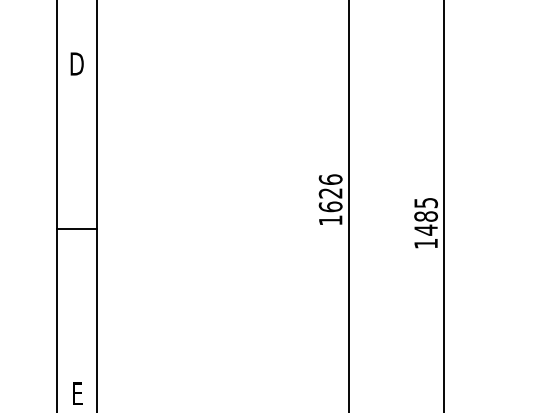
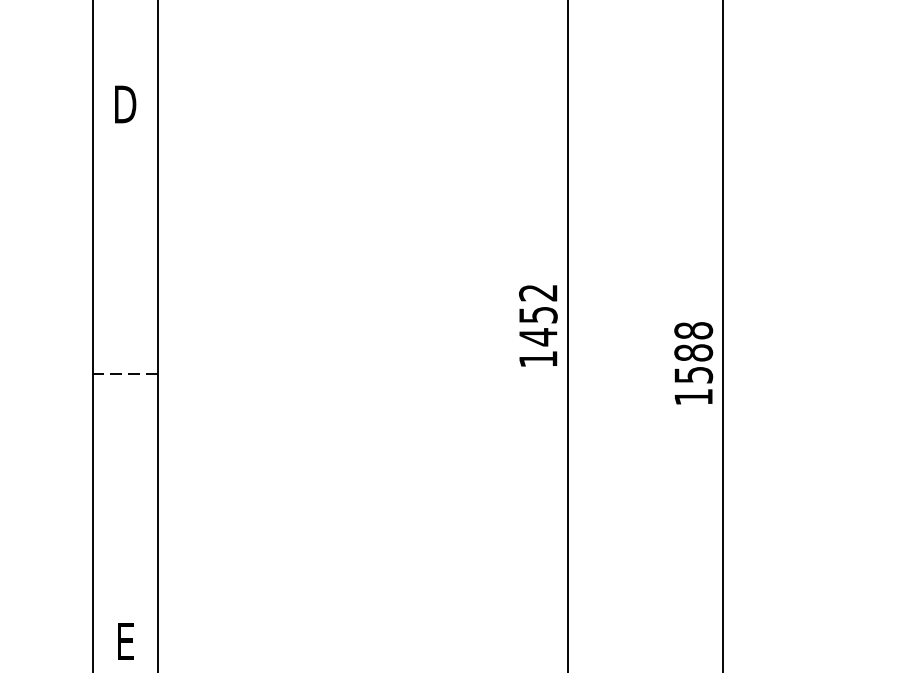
text: (330, 193) -> (537, 315), 1626 -> 1452
text: (425, 216) -> (692, 352), 1485 -> 1588
line: (77, 229) -> (126, 373), solid -> dashed

